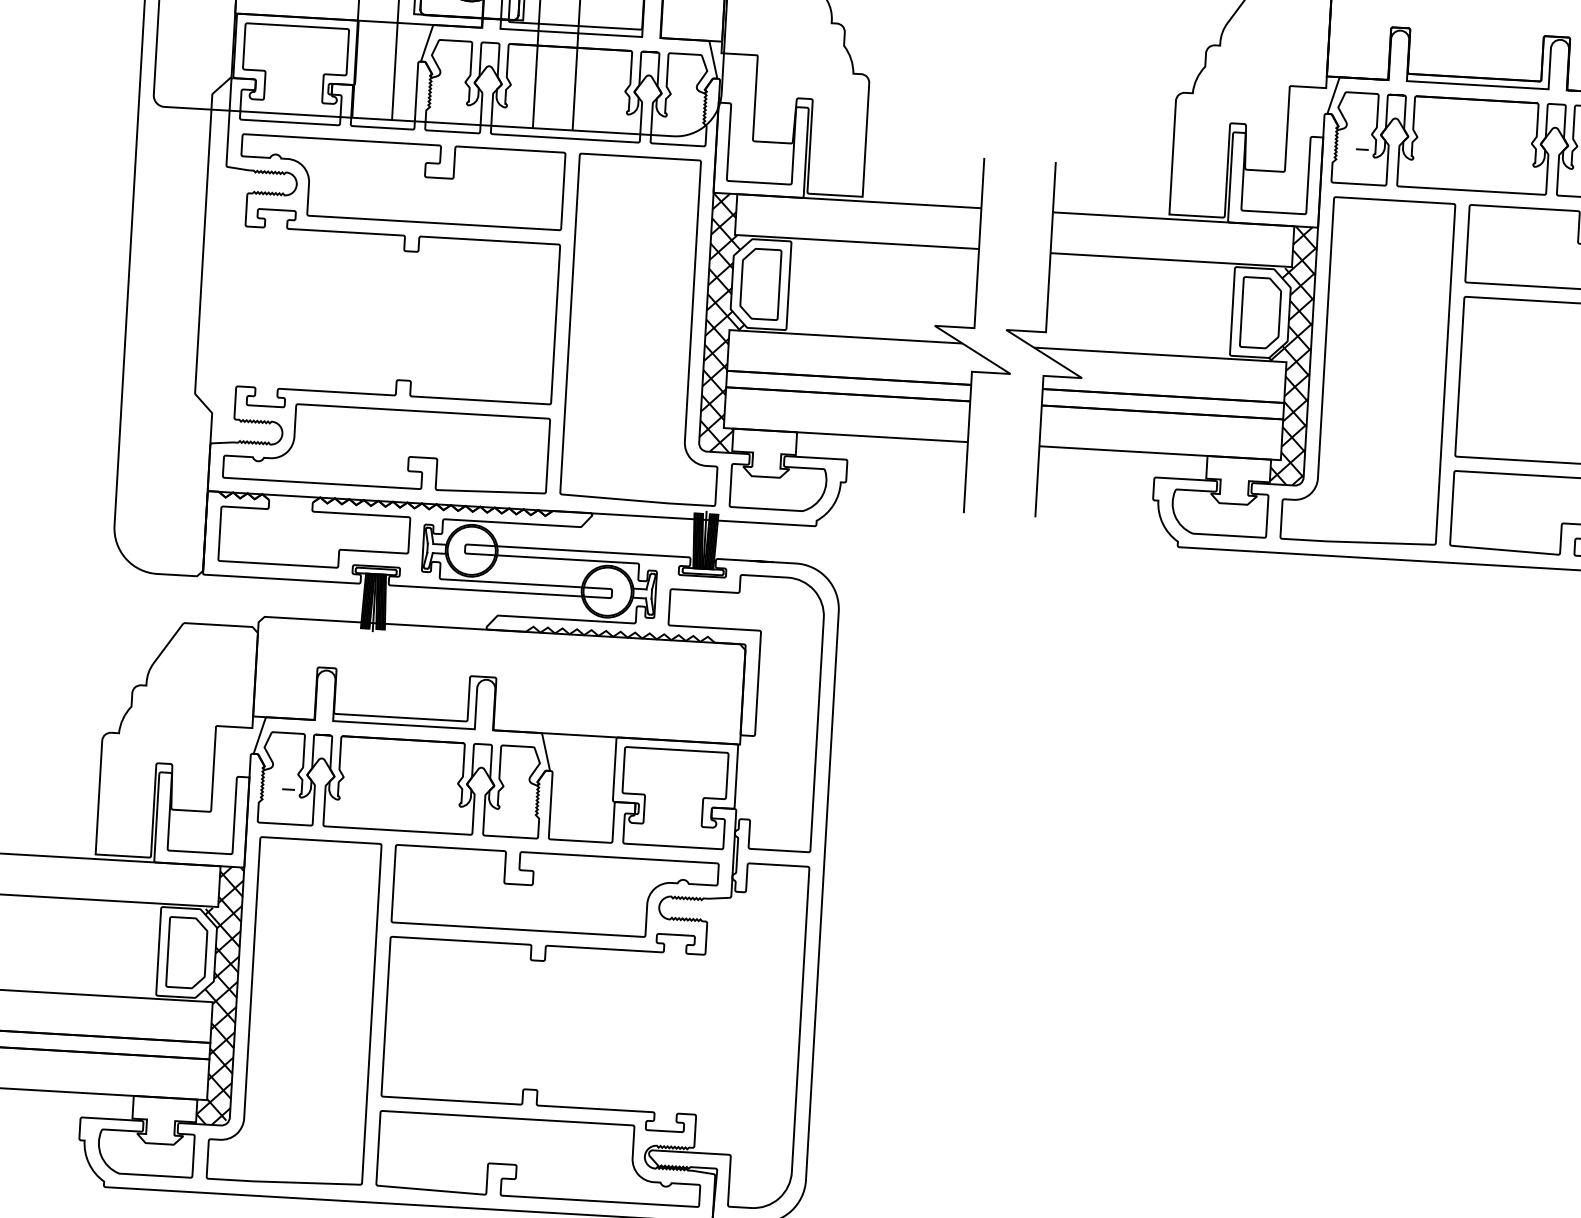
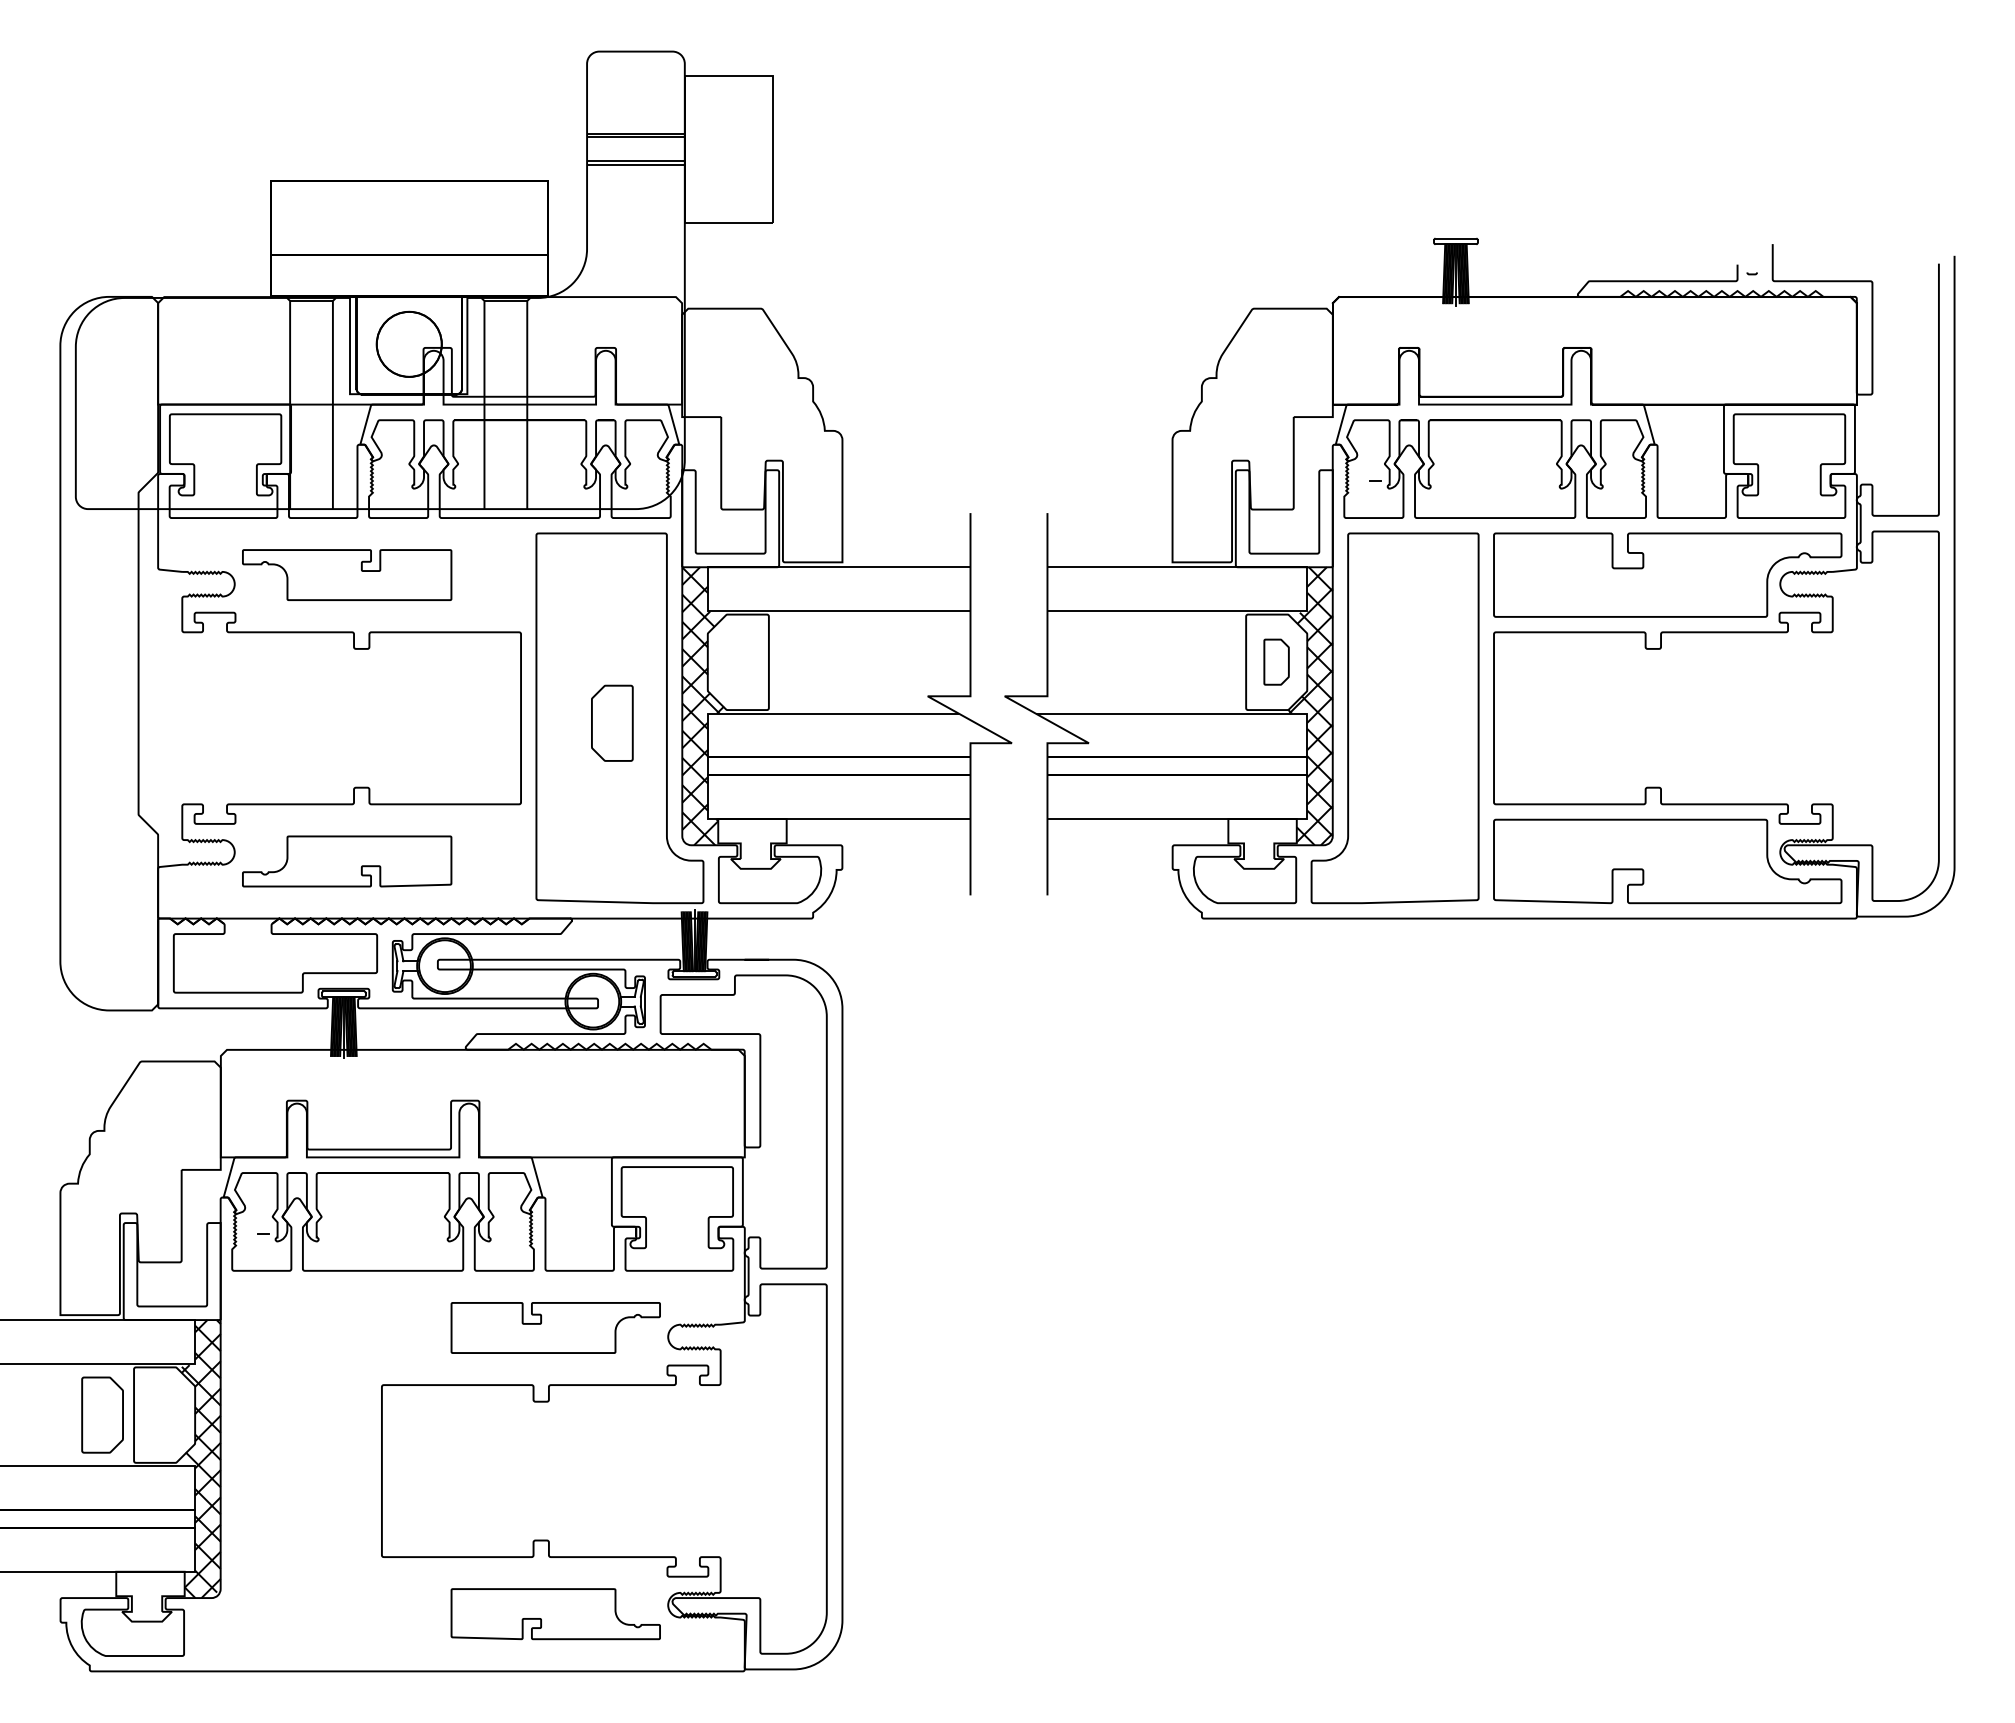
part: (401, 181) -> (346, 574), size x0.6
part: (760, 283) -> (612, 722), moved
part: (1260, 312) -> (1276, 661), size x0.6
part: (385, 448) -> (346, 861), size x0.6
part: (555, 892) -> (555, 1327), size x0.6
part: (187, 952) -> (102, 1414), moved
part: (293, 1010) -> (282, 1470), removed
part: (539, 1158) -> (555, 1613), size x0.6

